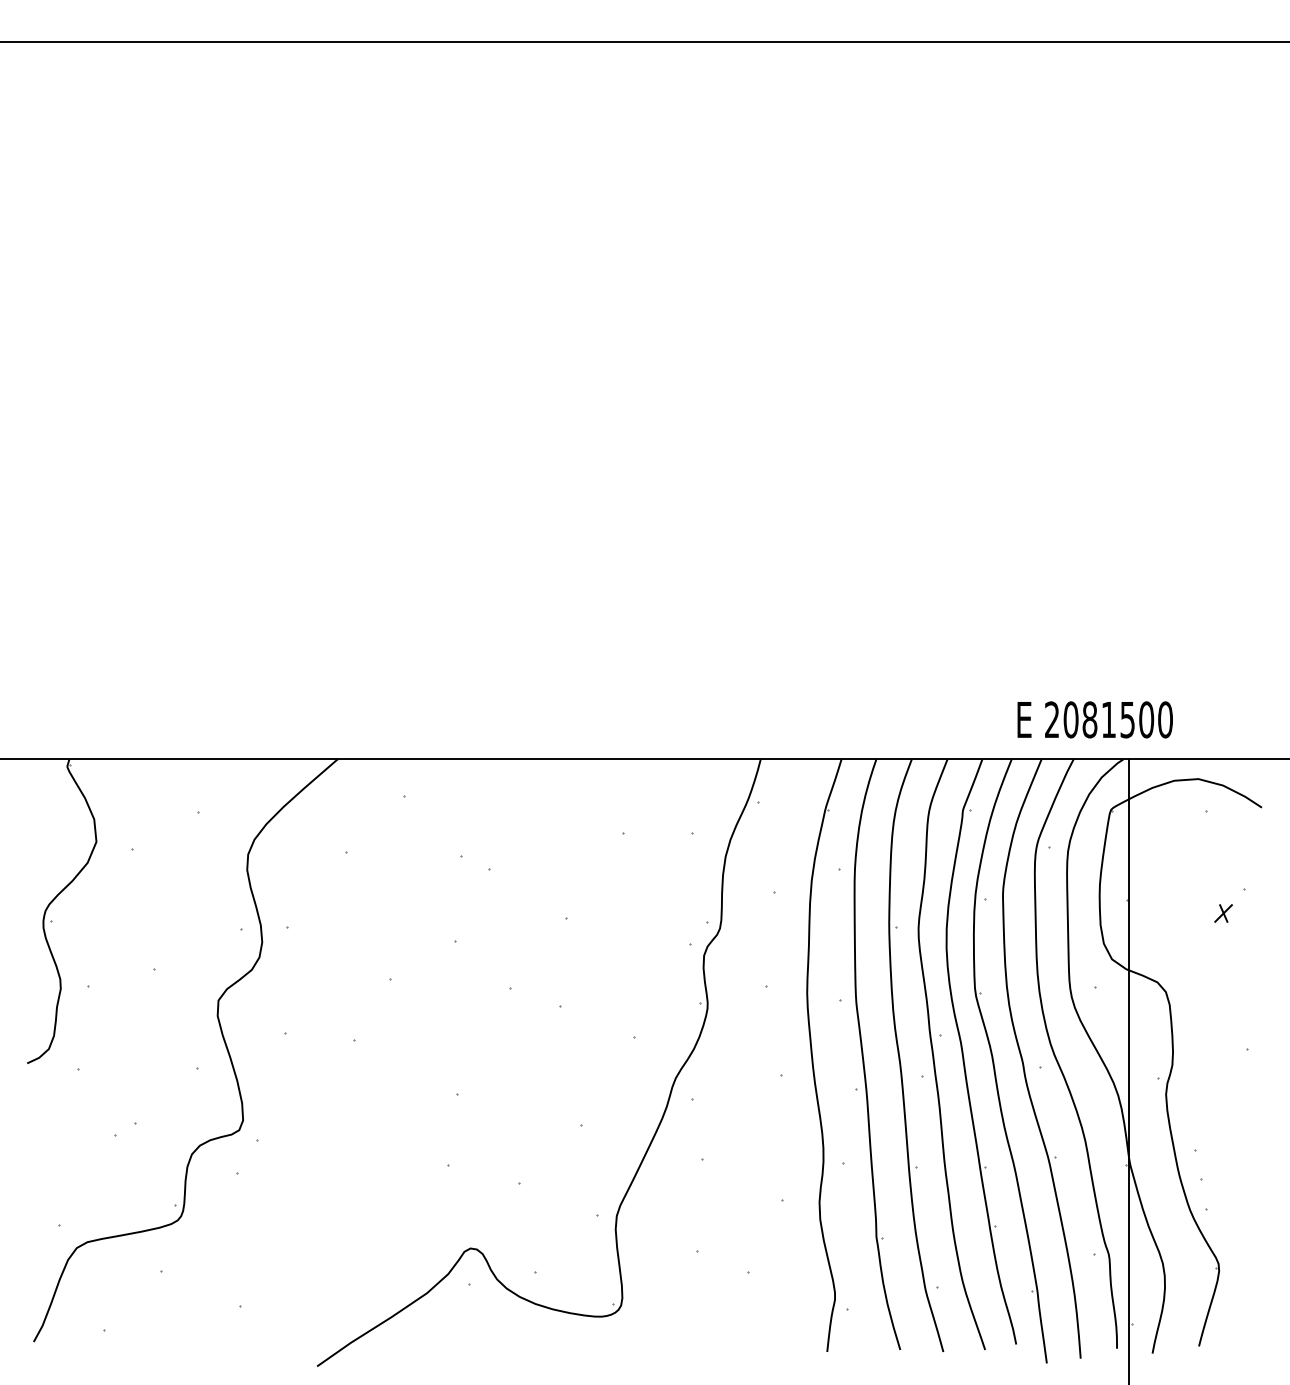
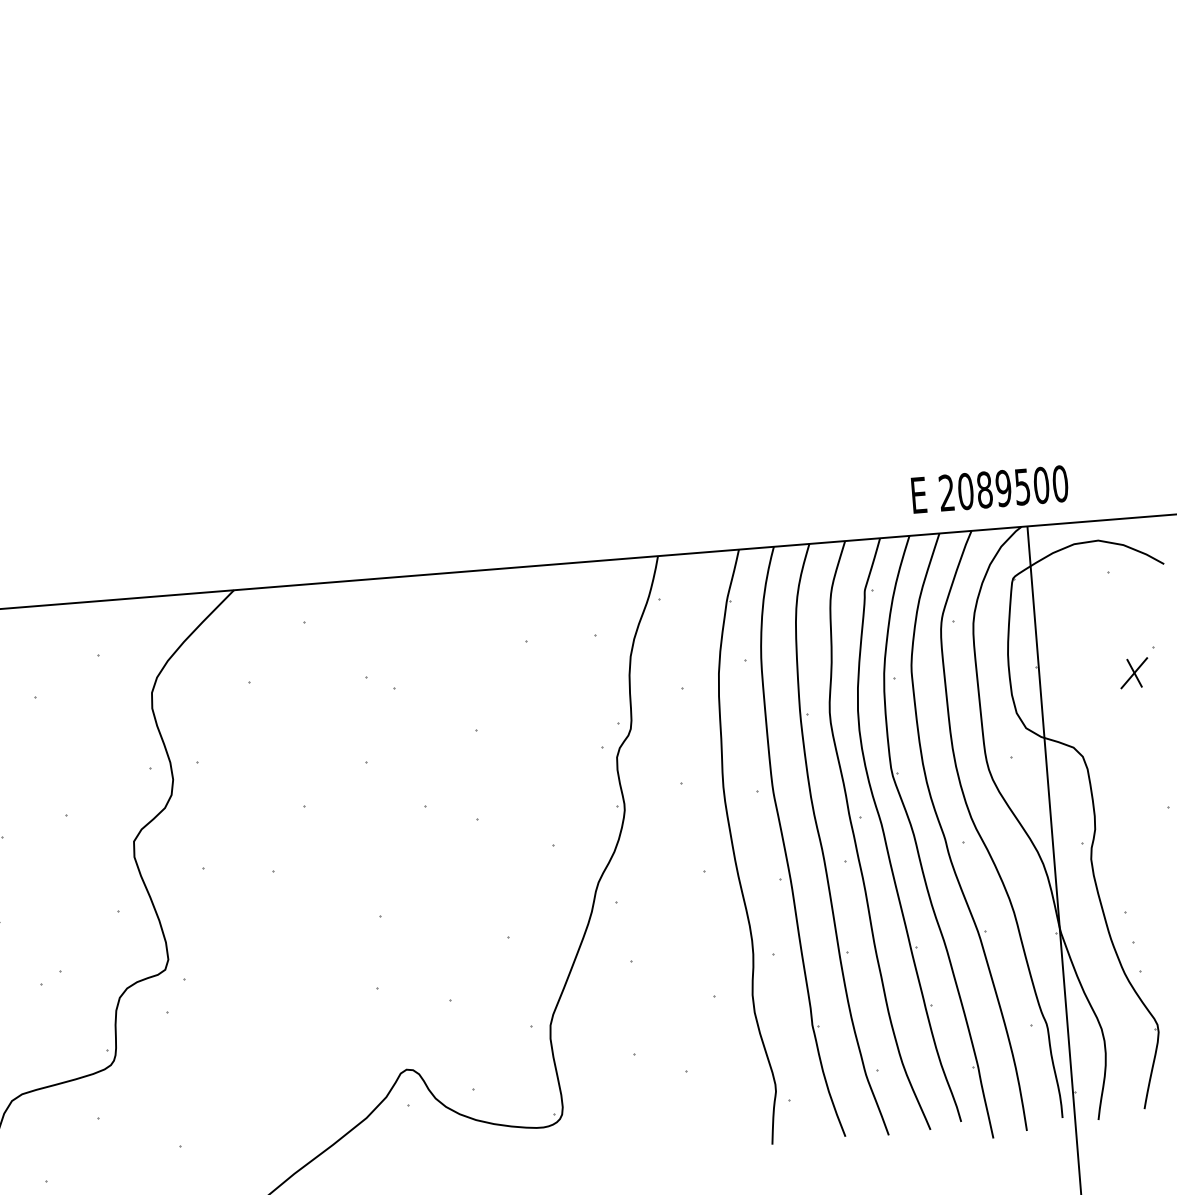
text: (1108, 719) -> (1003, 488), 2081500 -> 2089500
part: (1223, 913) -> (1134, 673), size x1.67

